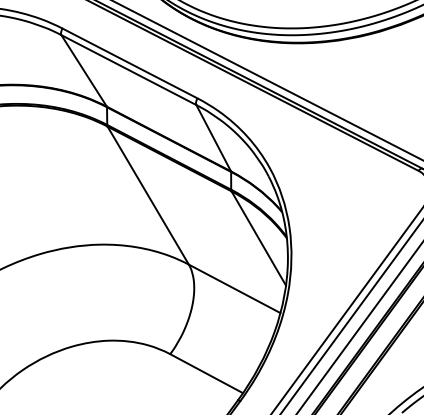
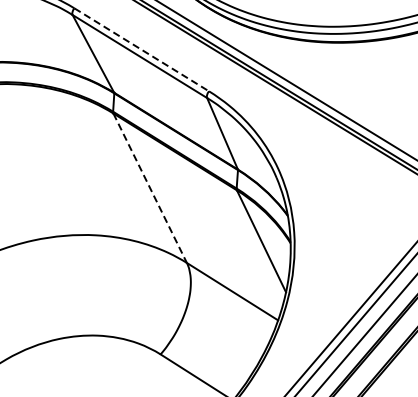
line: (130, 63) -> (142, 49), solid -> dashed
line: (148, 196) -> (150, 189), solid -> dashed

